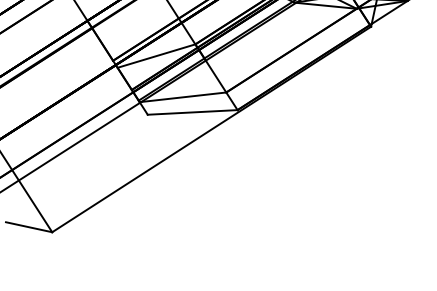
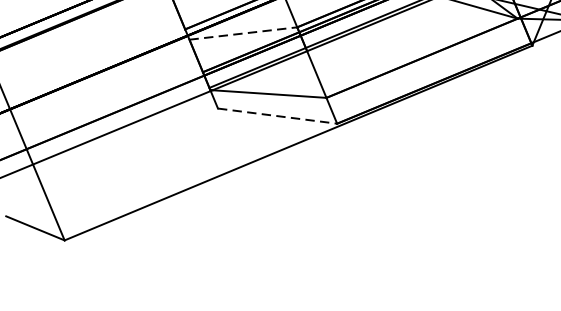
line: (156, 56) -> (243, 34), solid -> dashed
line: (192, 112) -> (277, 116), solid -> dashed

